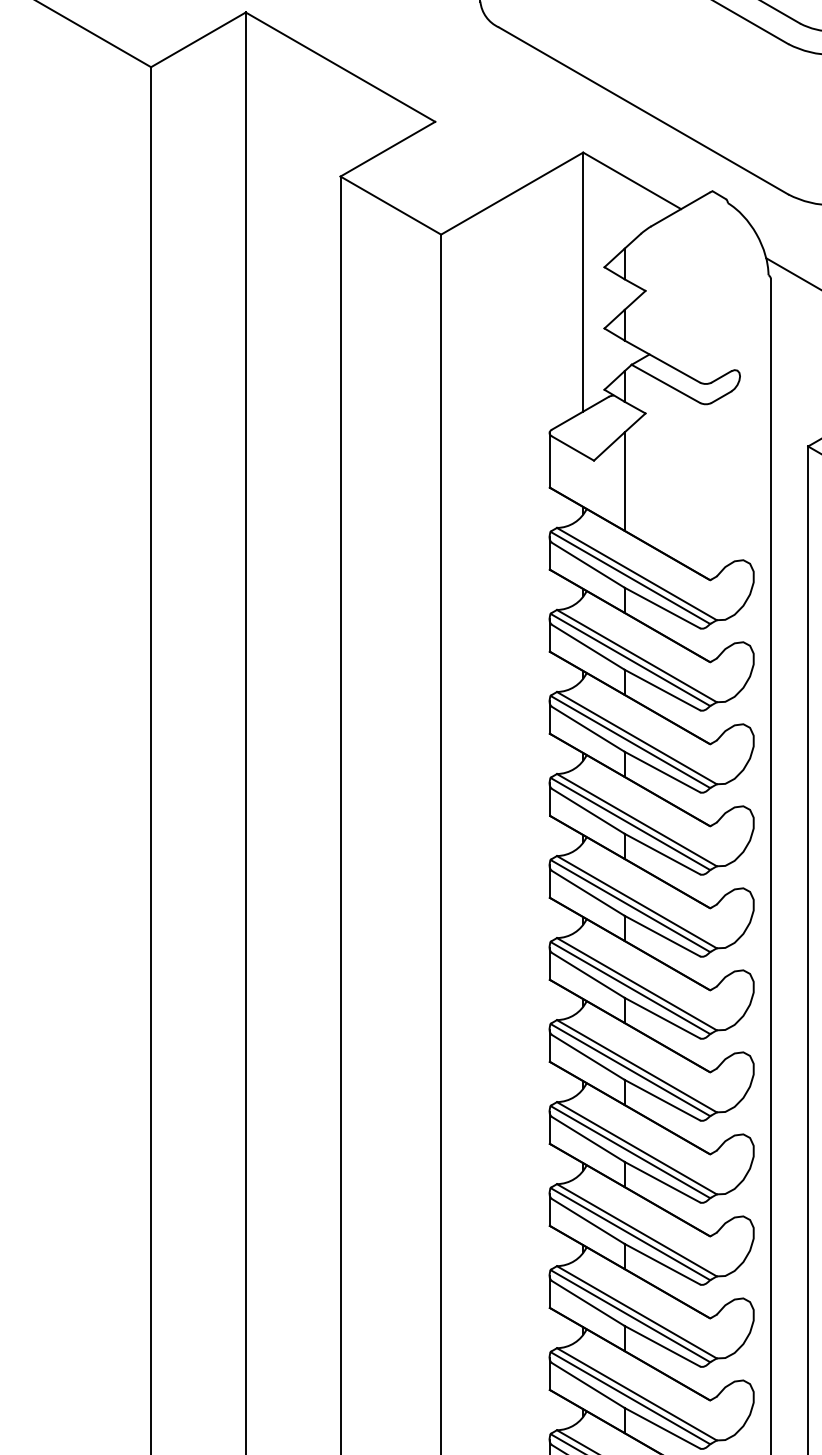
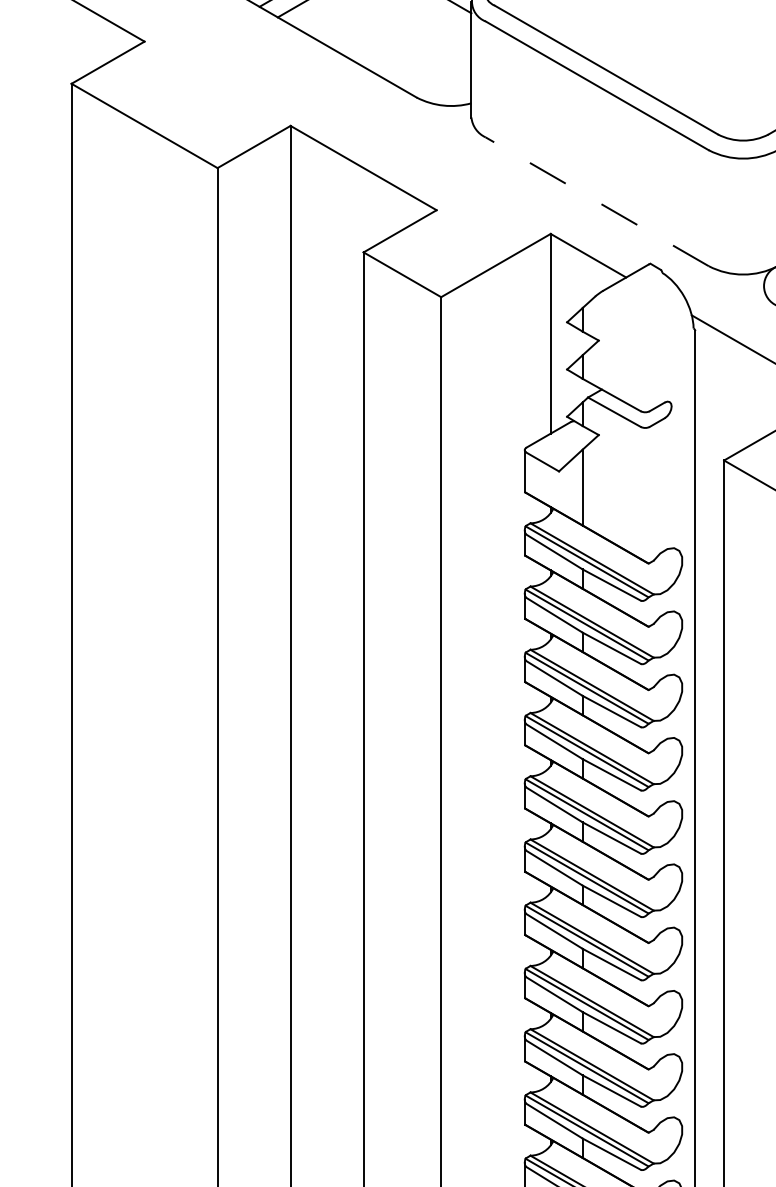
line: (643, 110) -> (597, 201), solid -> dashed

